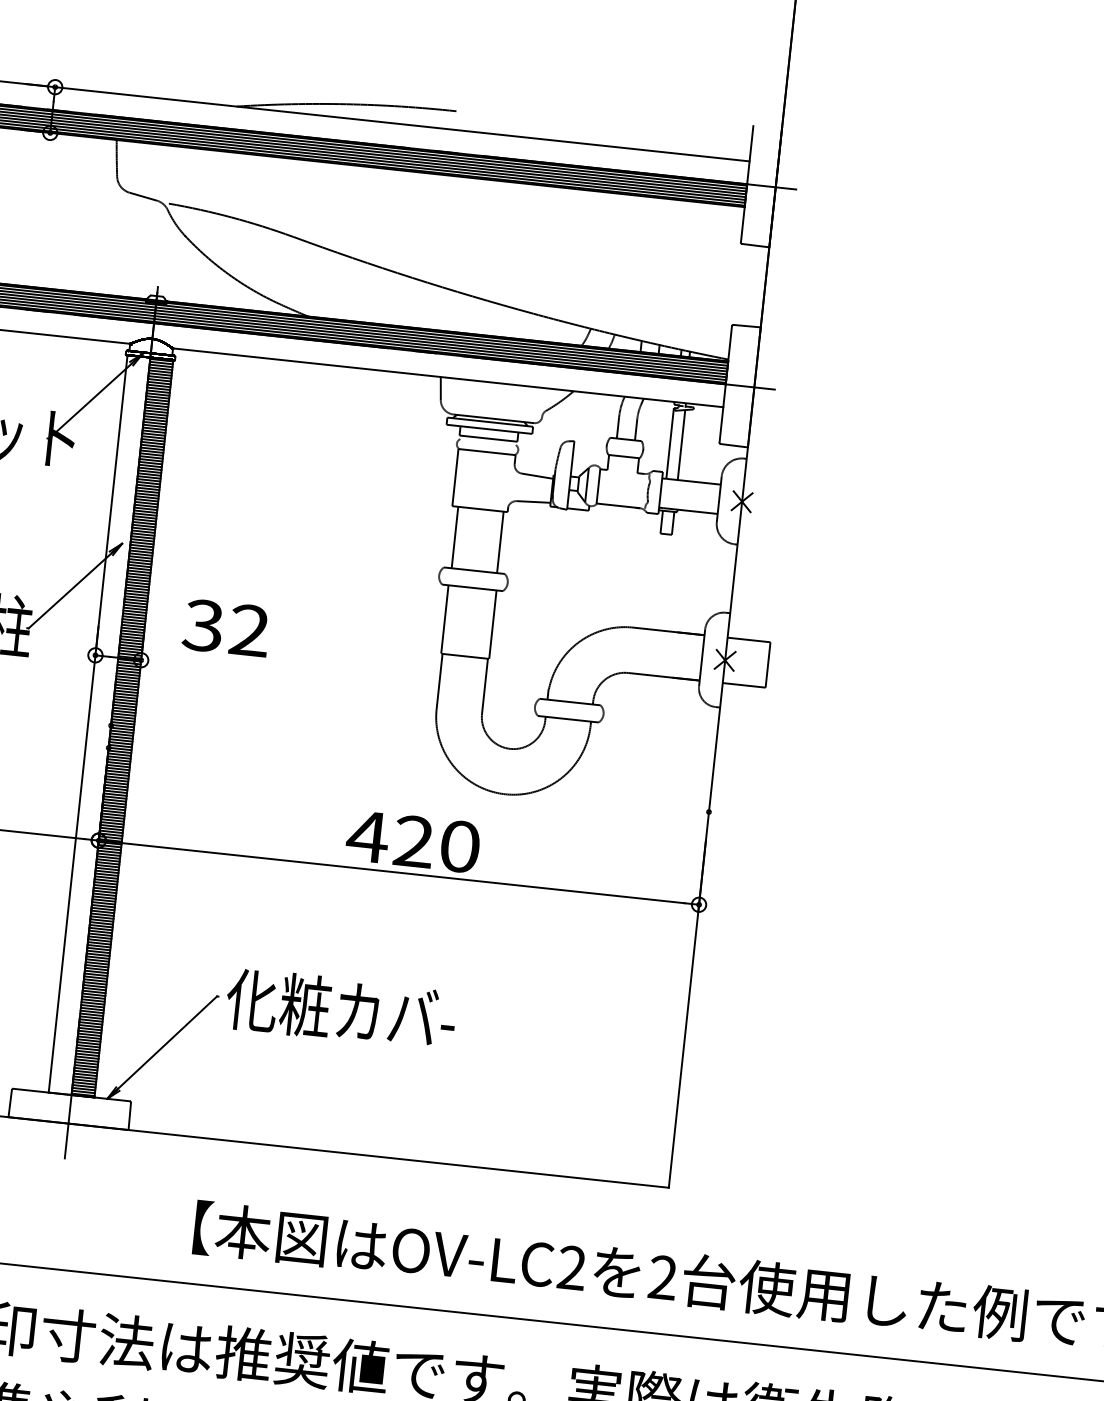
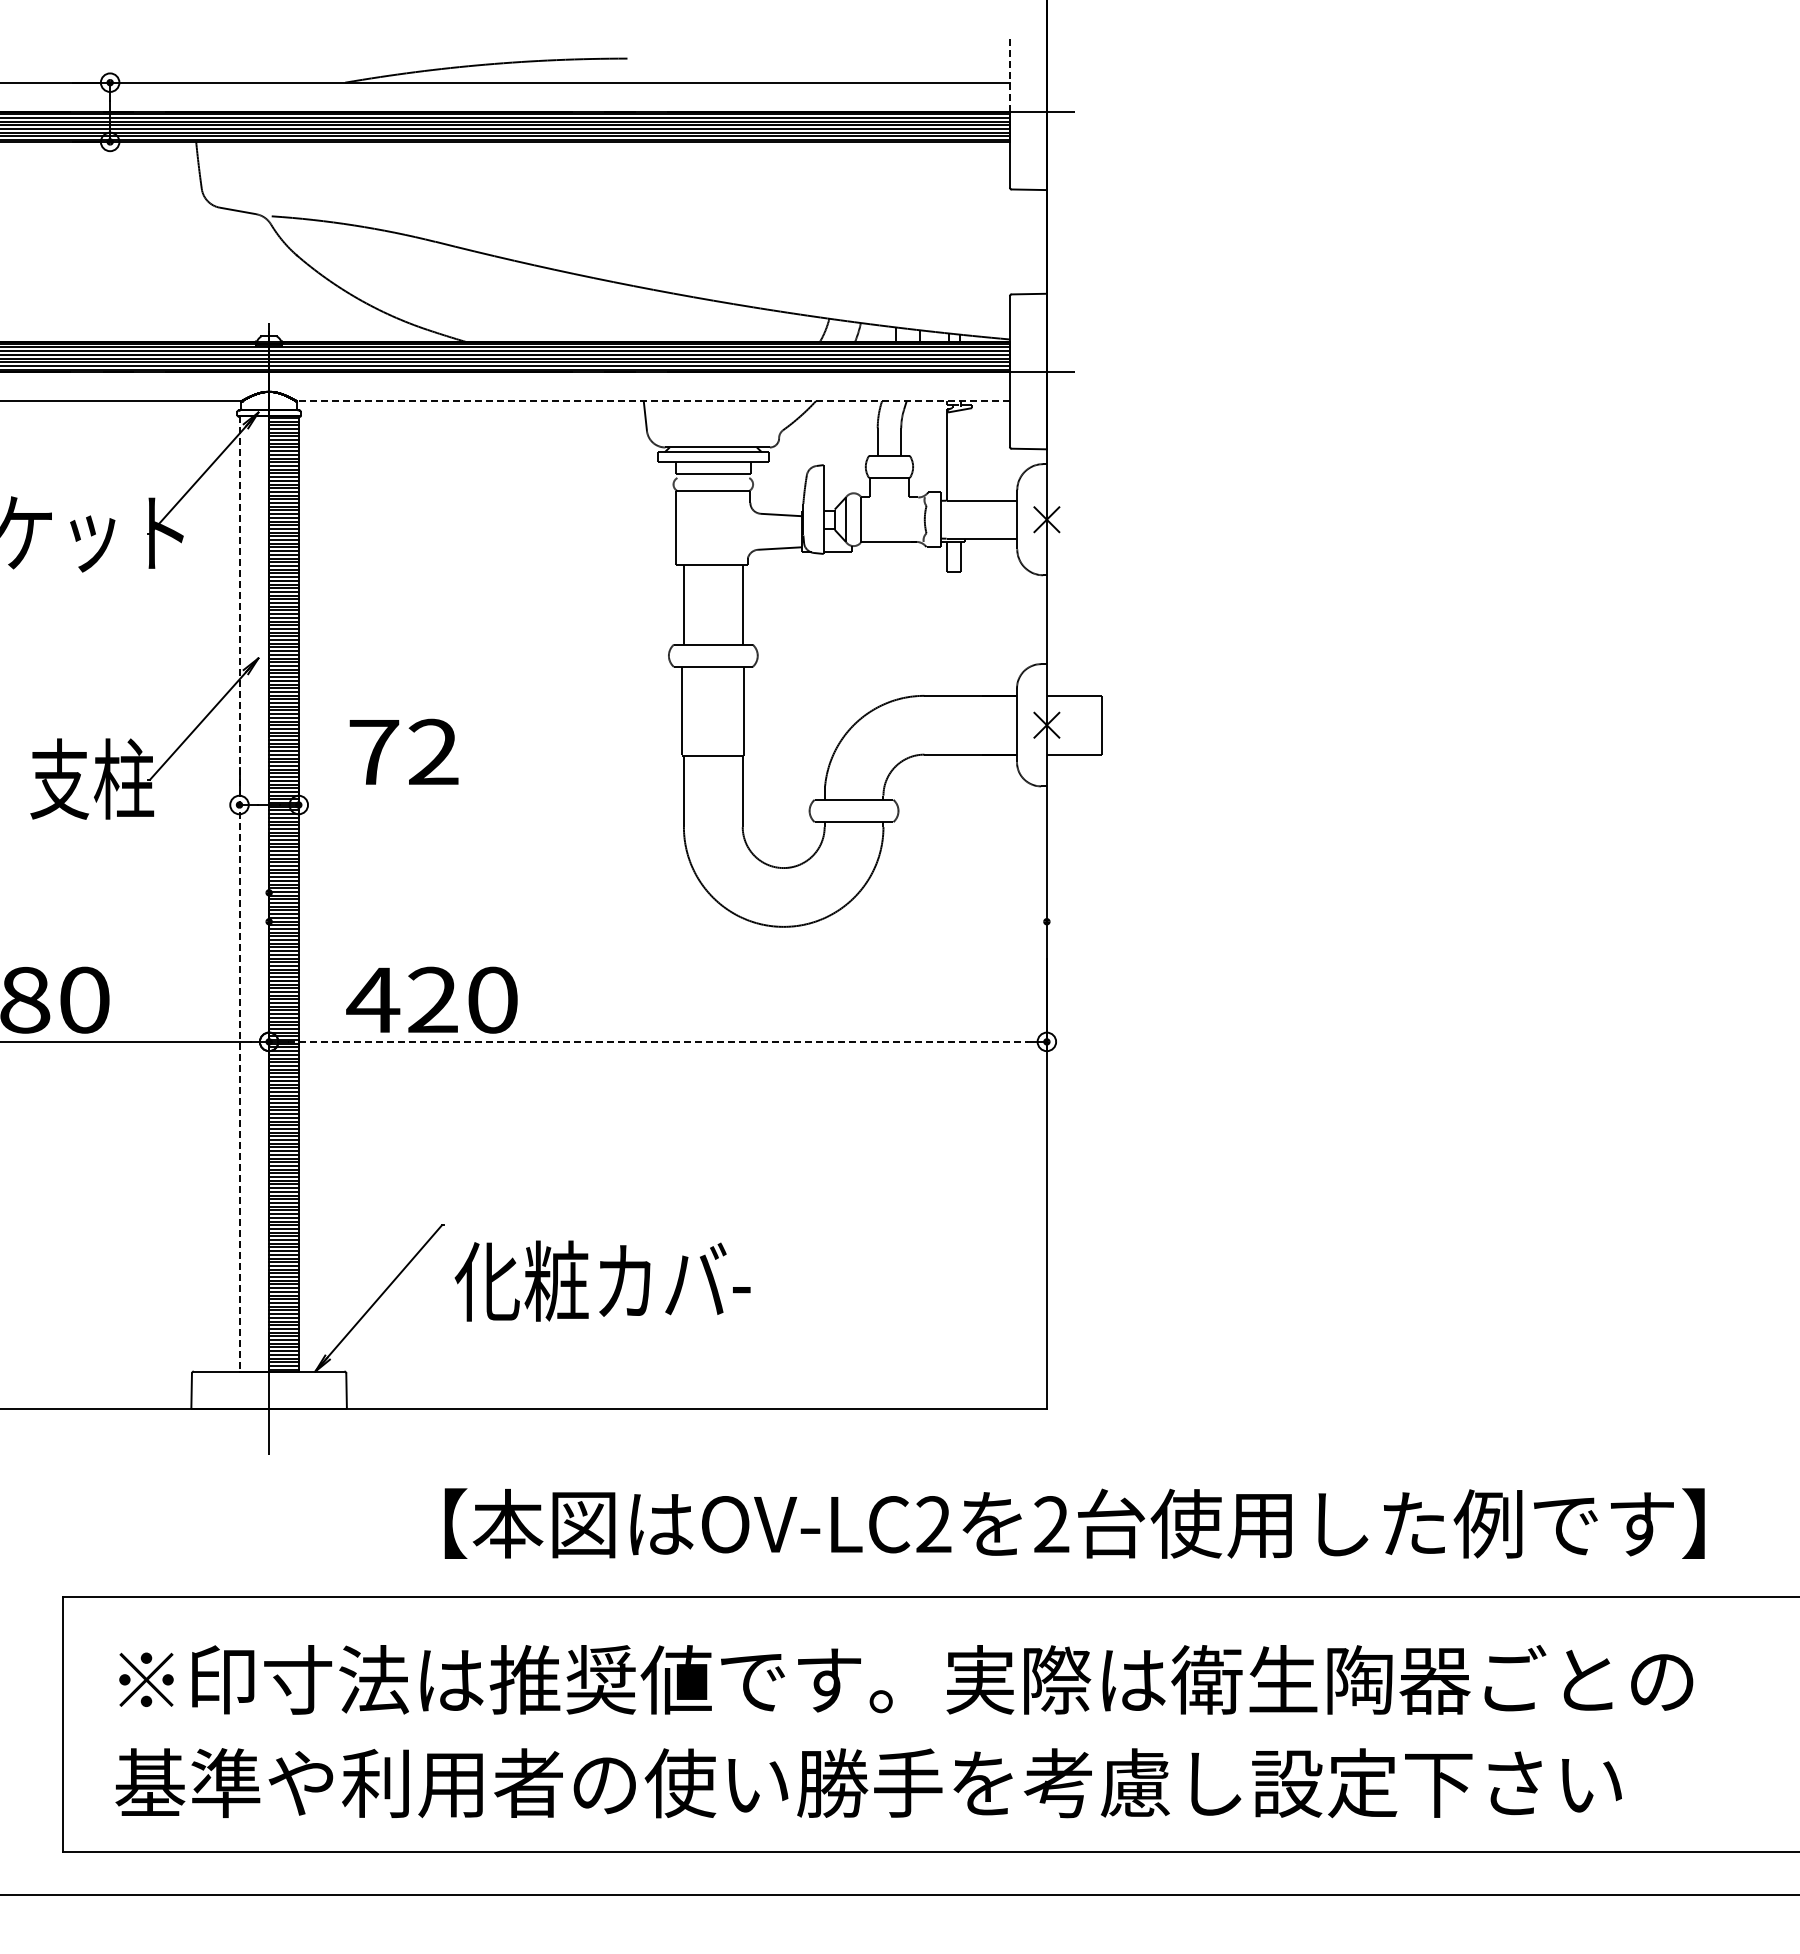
line: (749, 155) -> (1009, 74), solid -> dashed
line: (448, 378) -> (653, 401), solid -> dashed
line: (681, 445) -> (961, 455), removed
text: (203, 625) -> (373, 751), 32 -> 72
line: (88, 723) -> (239, 893), solid -> dashed
text: (412, 841) -> (431, 999), moved
line: (399, 872) -> (658, 1041), solid -> dashed
text: (341, 1009) -> (602, 1280), moved

